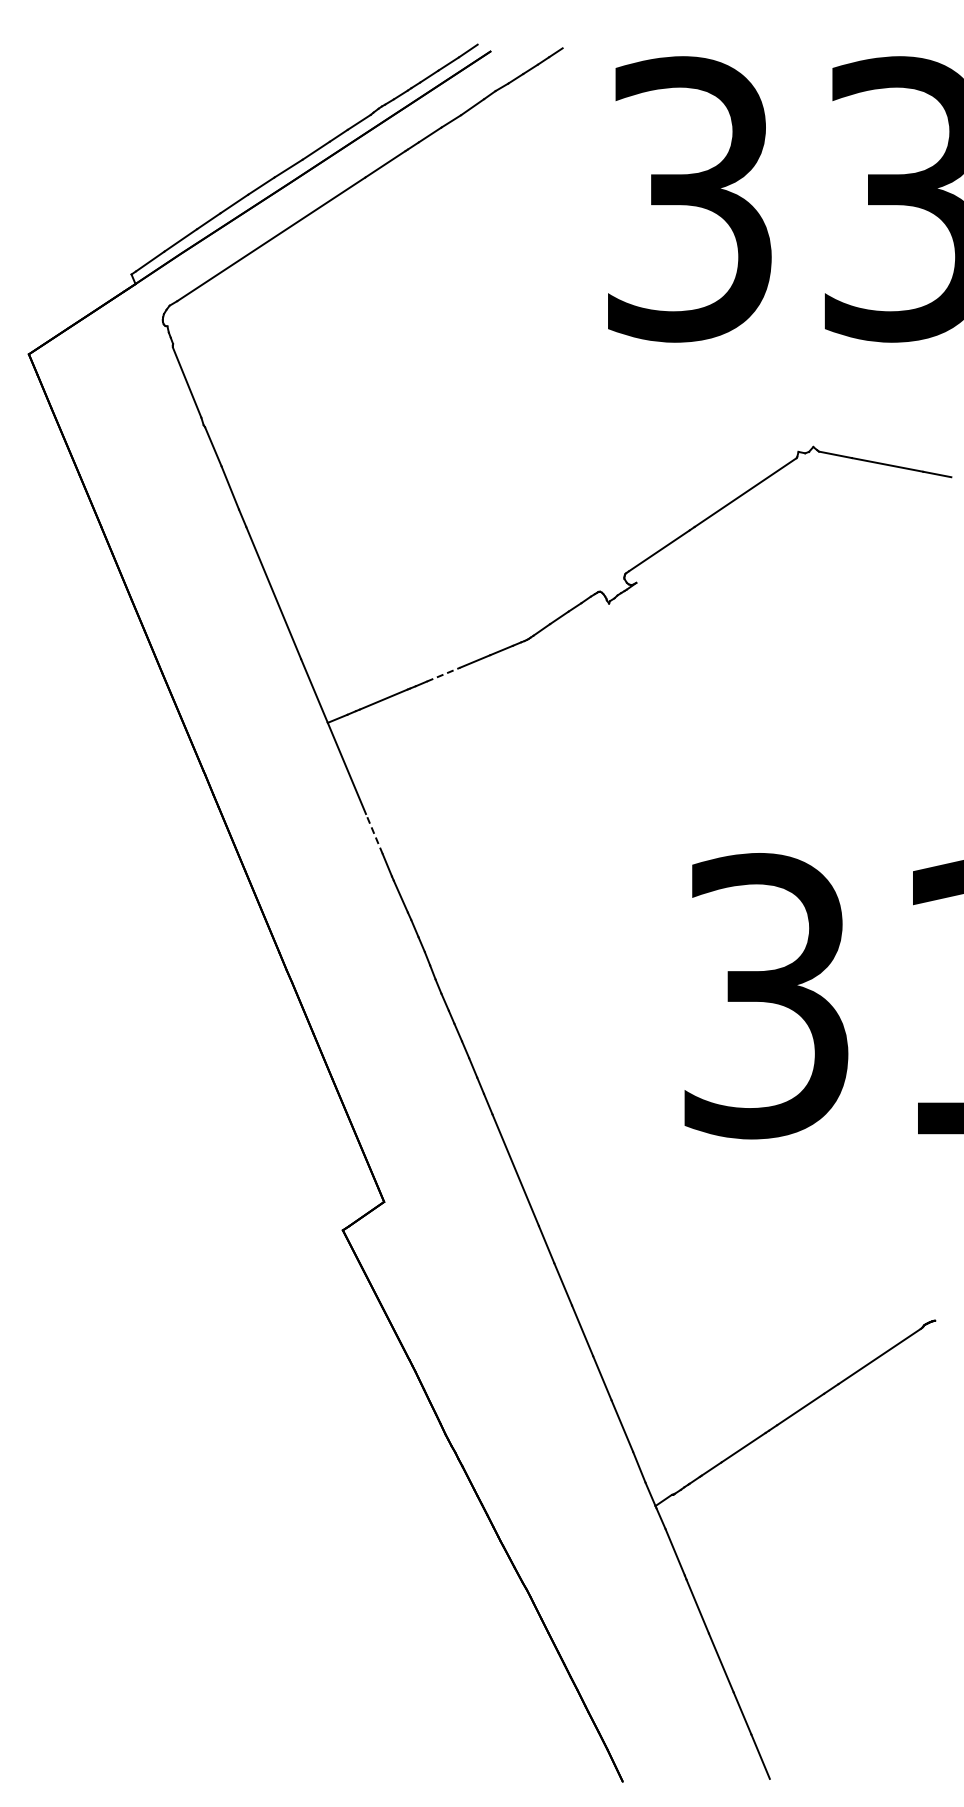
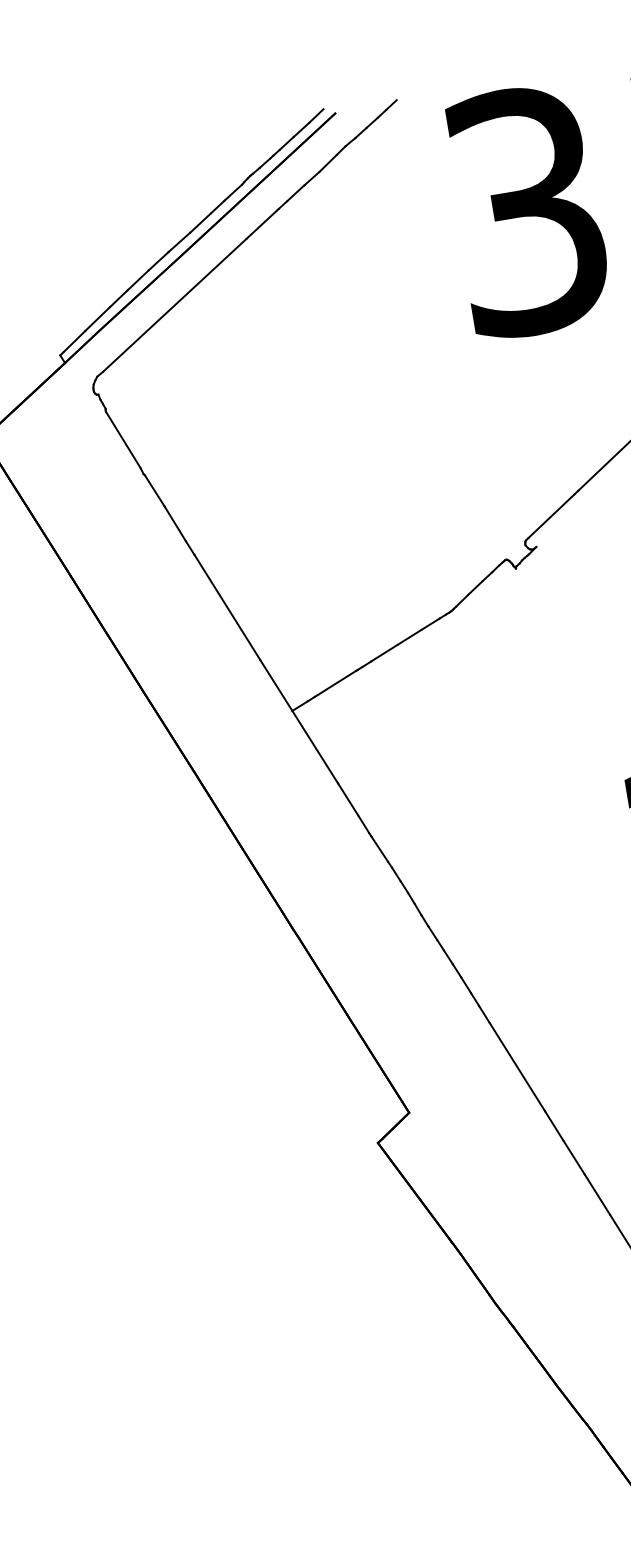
line: (444, 674) -> (385, 652), dashed -> solid
line: (374, 834) -> (348, 799), dashed -> solid

